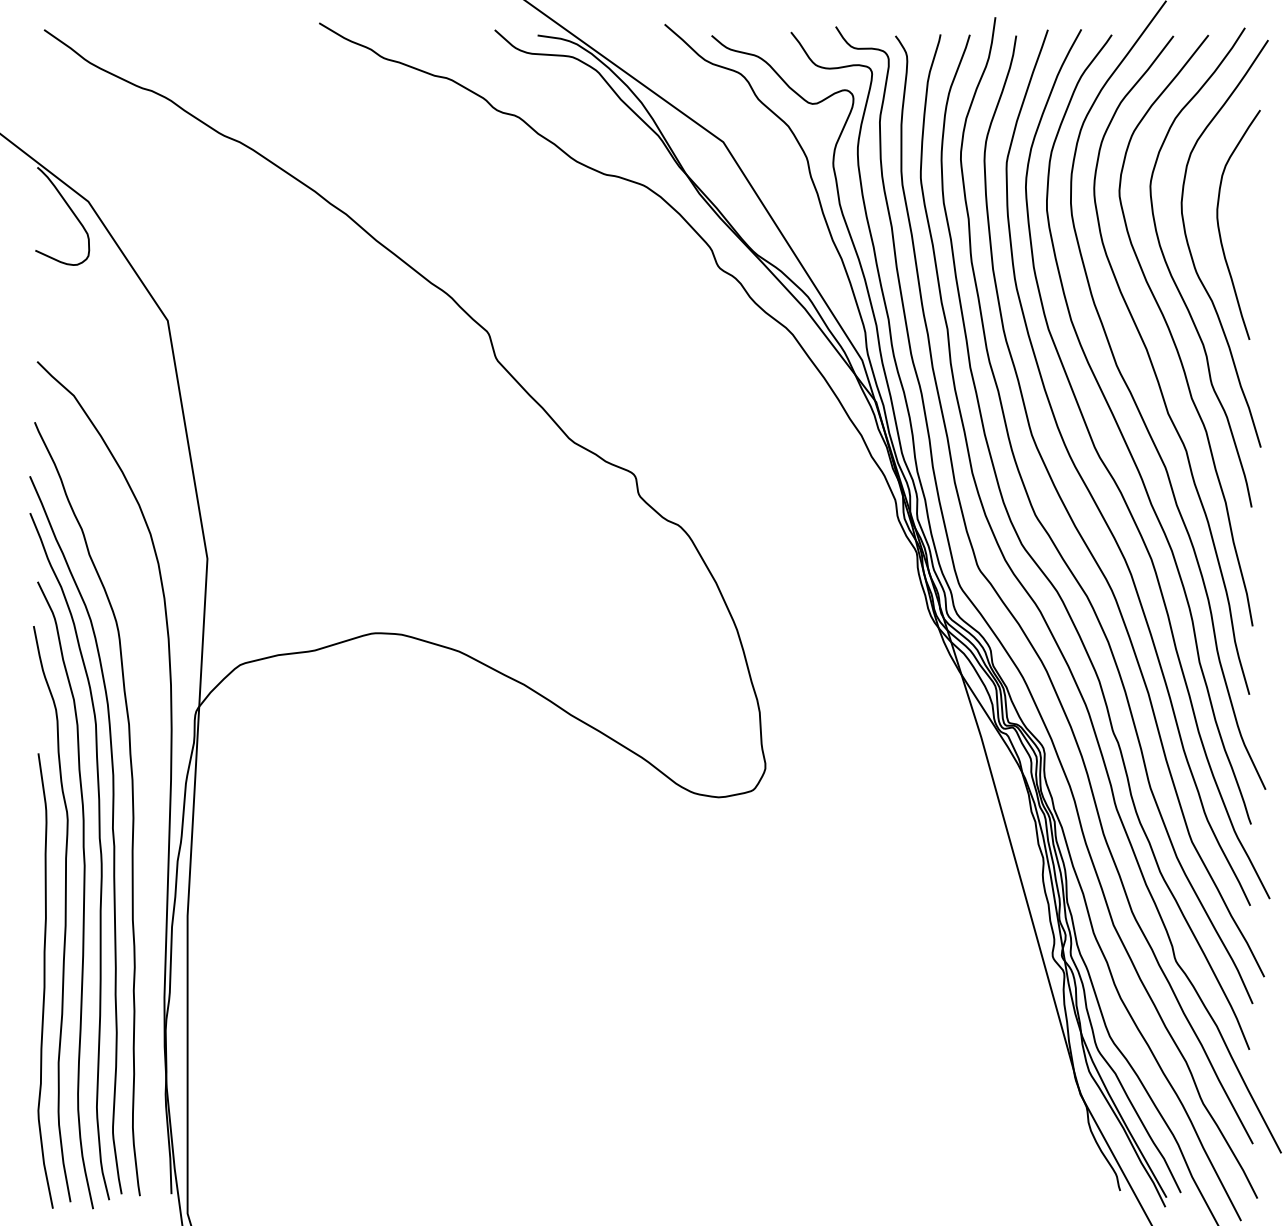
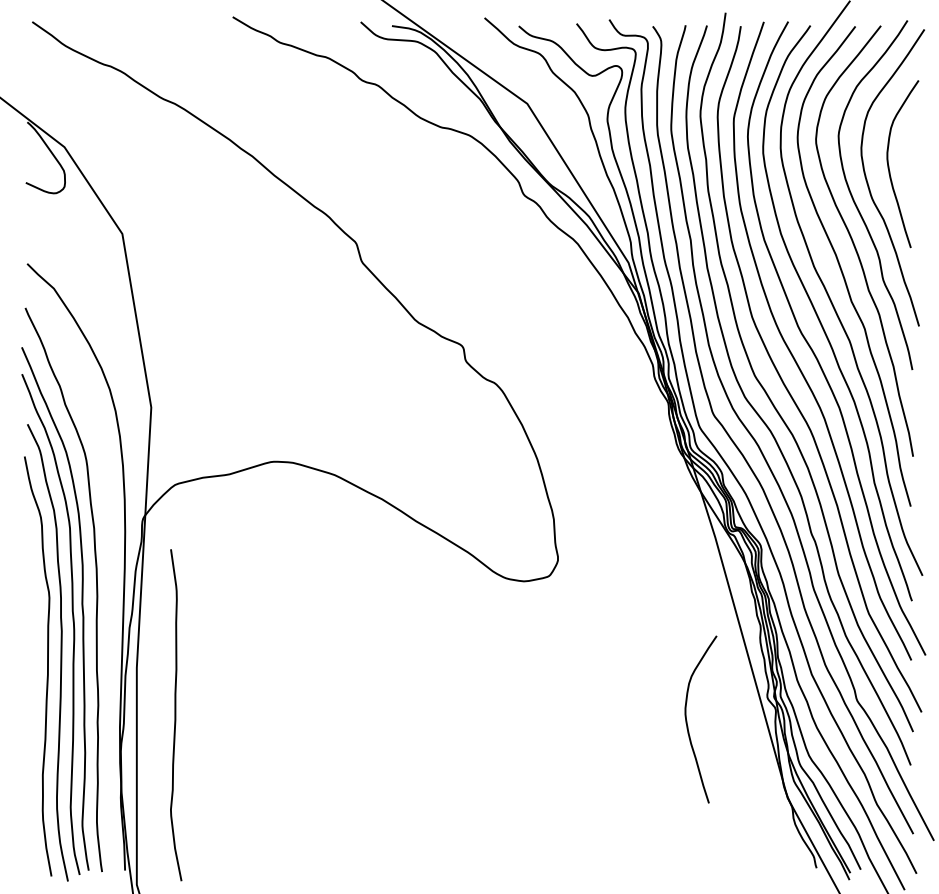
curve: (45, 980) -> (176, 714), moved
curve: (942, 987) -> (687, 719), added

